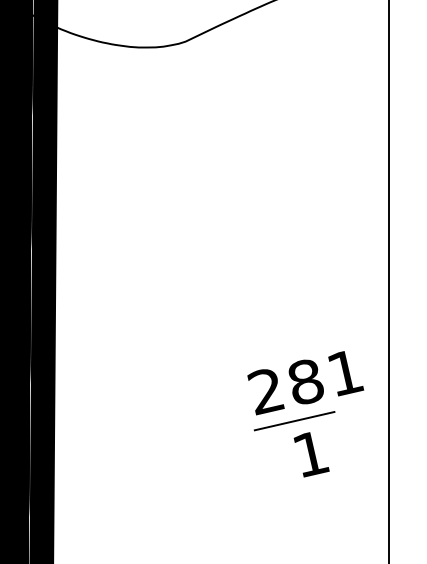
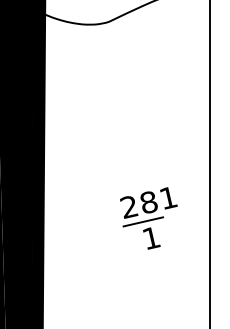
part: (304, 414) -> (148, 218), moved

